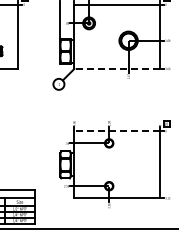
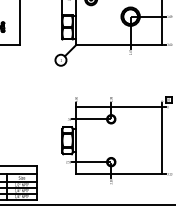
line: (117, 68) -> (119, 44), dashed -> solid
line: (117, 131) -> (119, 107), dashed -> solid

